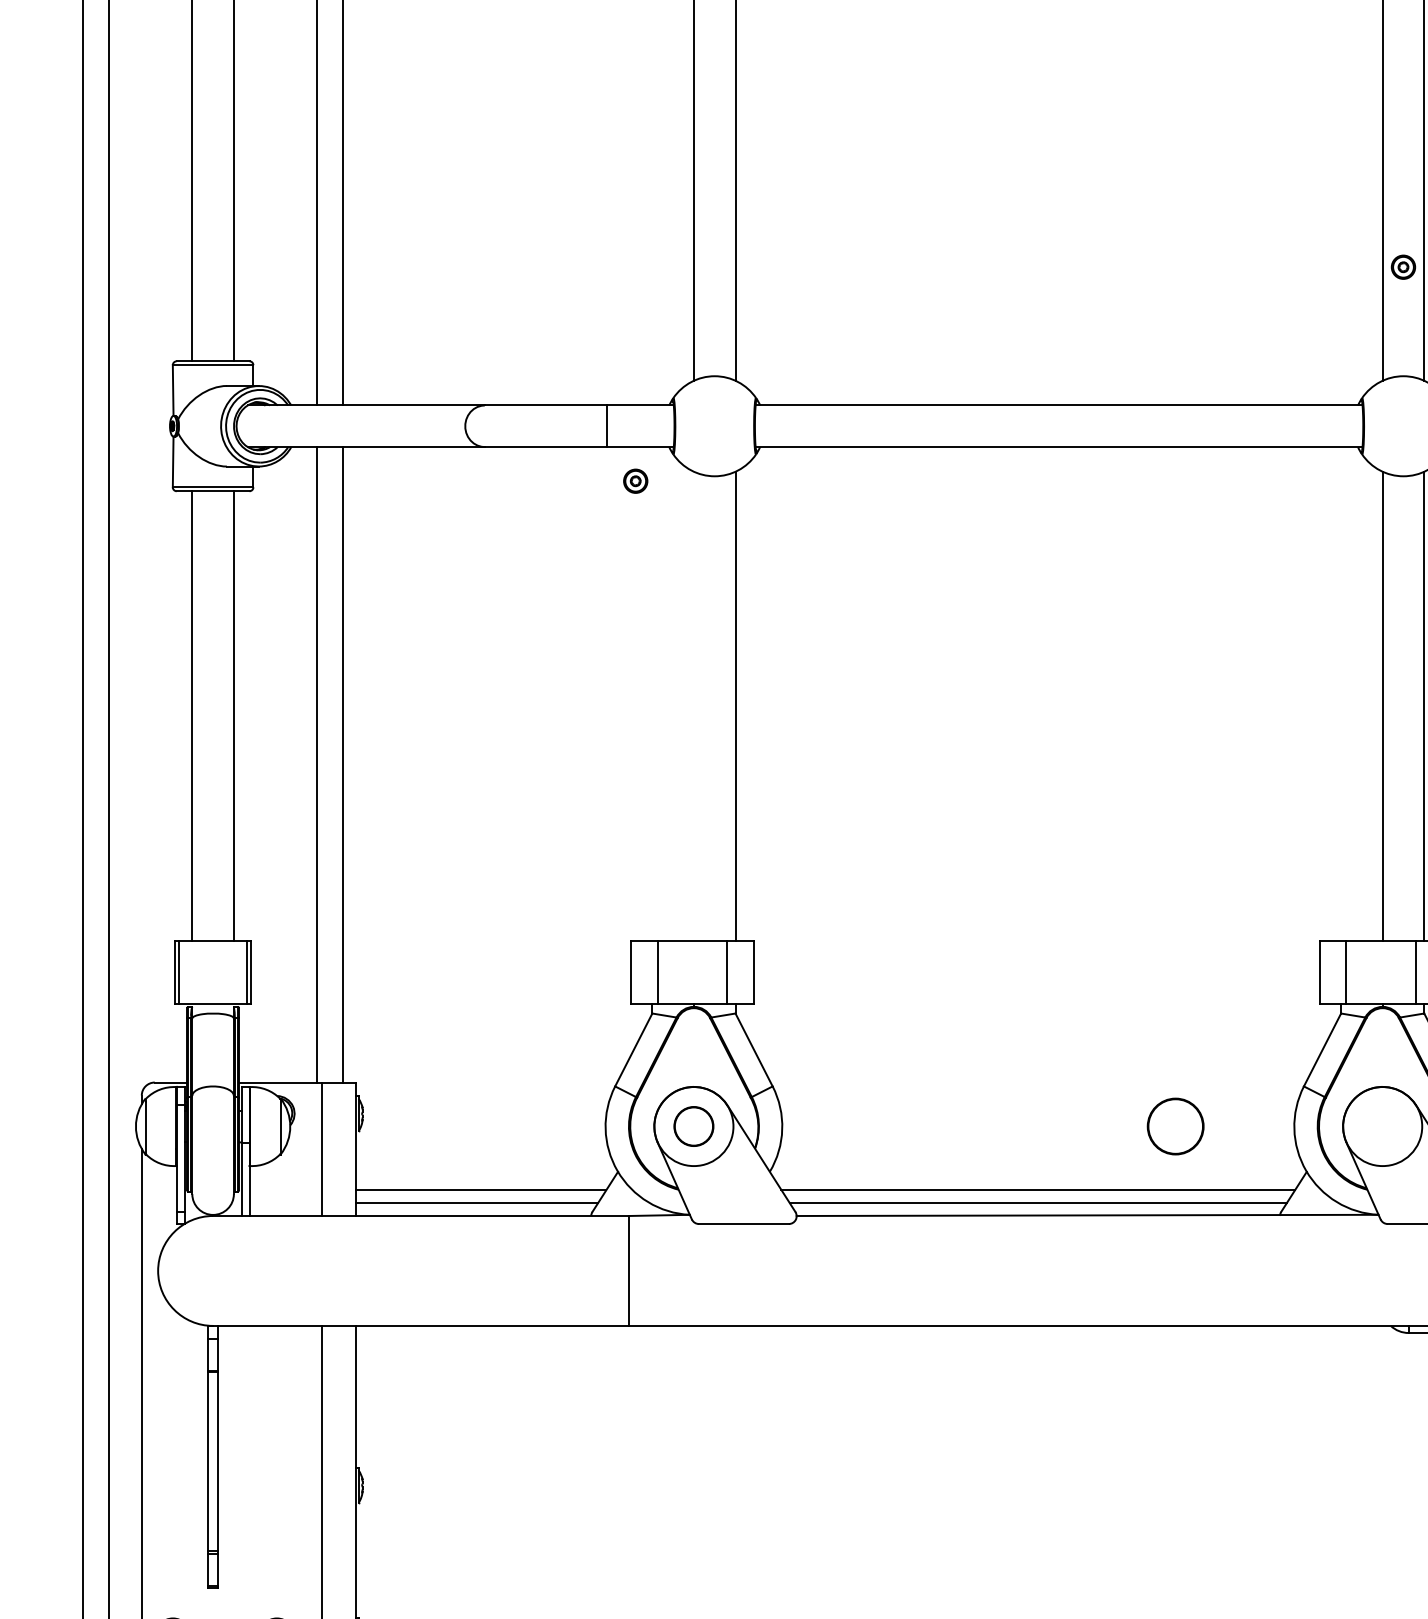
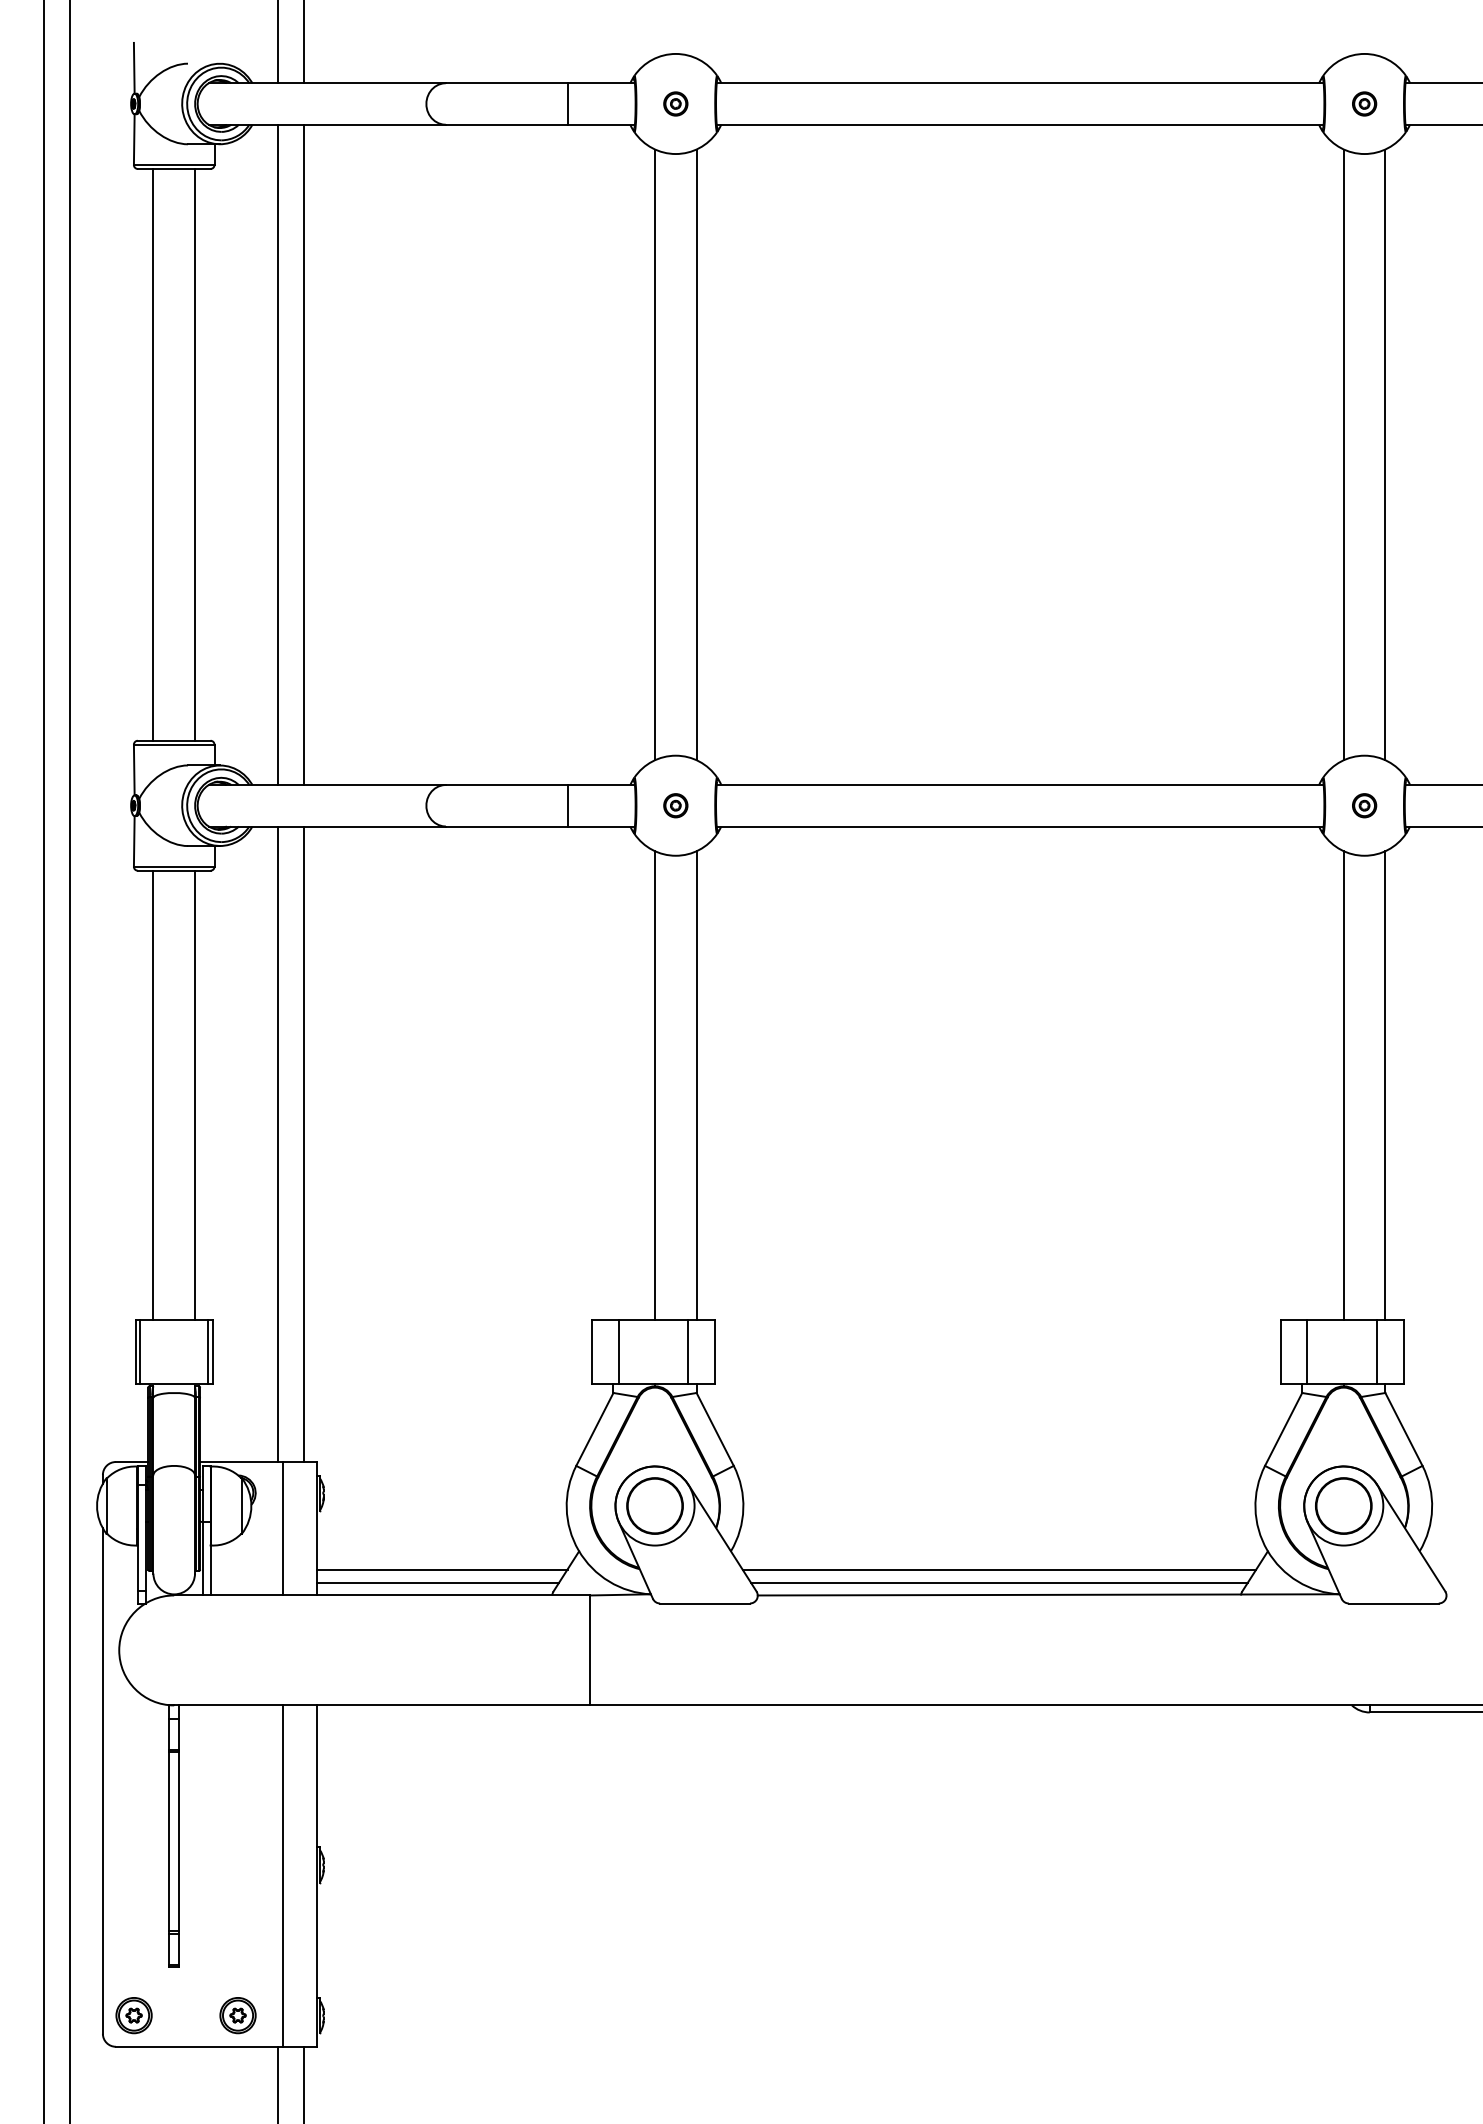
part: (1403, 267) -> (1364, 805), moved
part: (635, 481) -> (675, 805), moved
line: (694, 706) -> (655, 1085), added
circle: (693, 1126) -> (654, 1505), size x1.43
circle: (1175, 1126) -> (1343, 1505), moved

